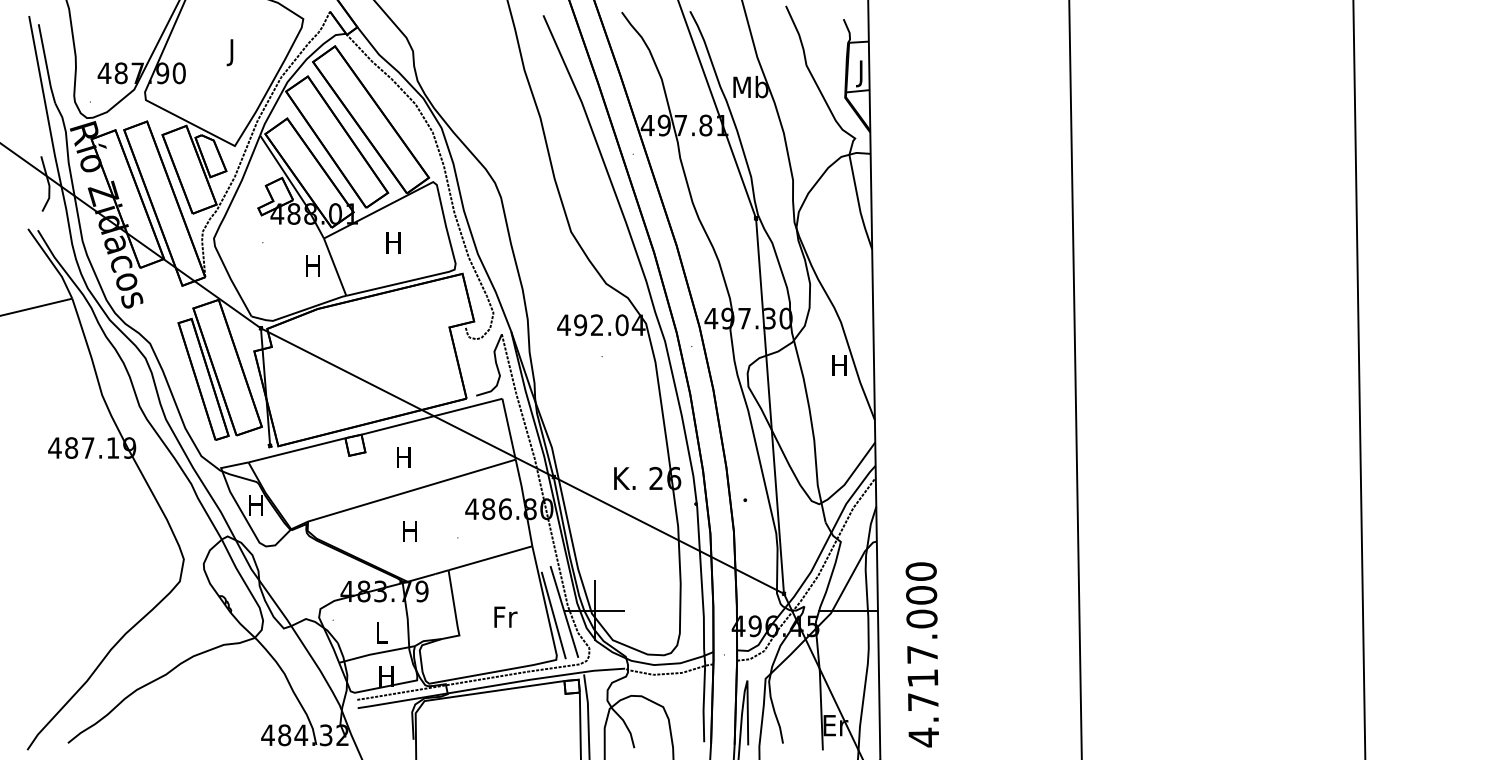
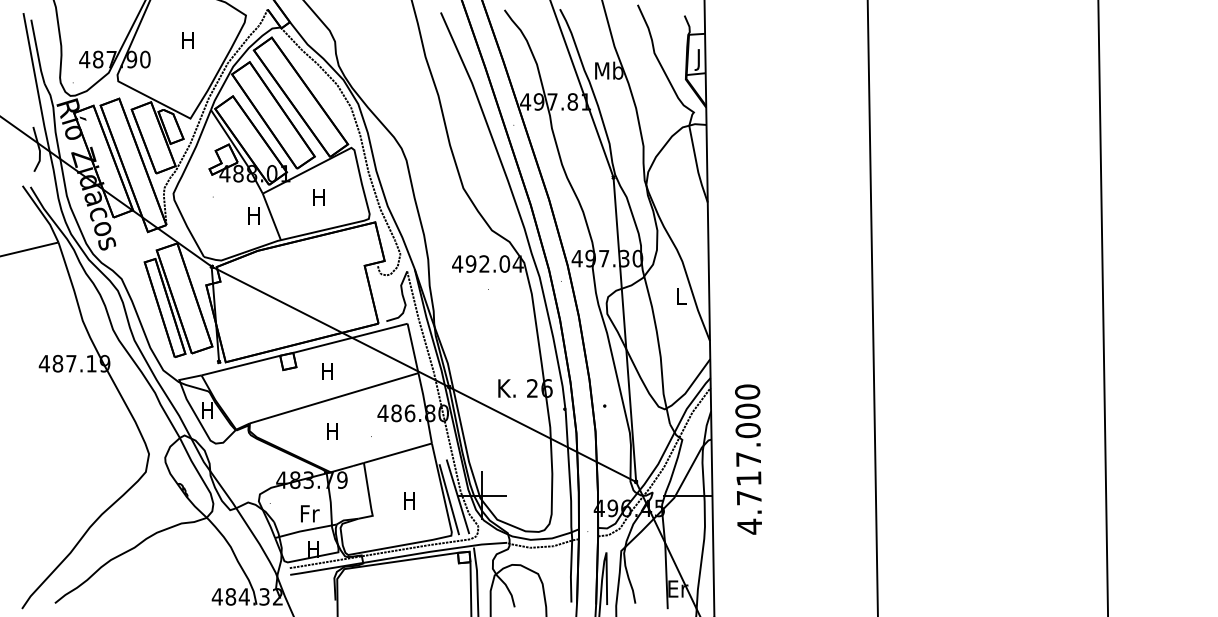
text: (231, 52) -> (187, 42), J -> H
text: (838, 365) -> (680, 296), H -> L
text: (505, 616) -> (410, 500), Fr -> H
text: (382, 632) -> (310, 513), L -> Fr
text: (922, 654) -> (748, 459), moved

